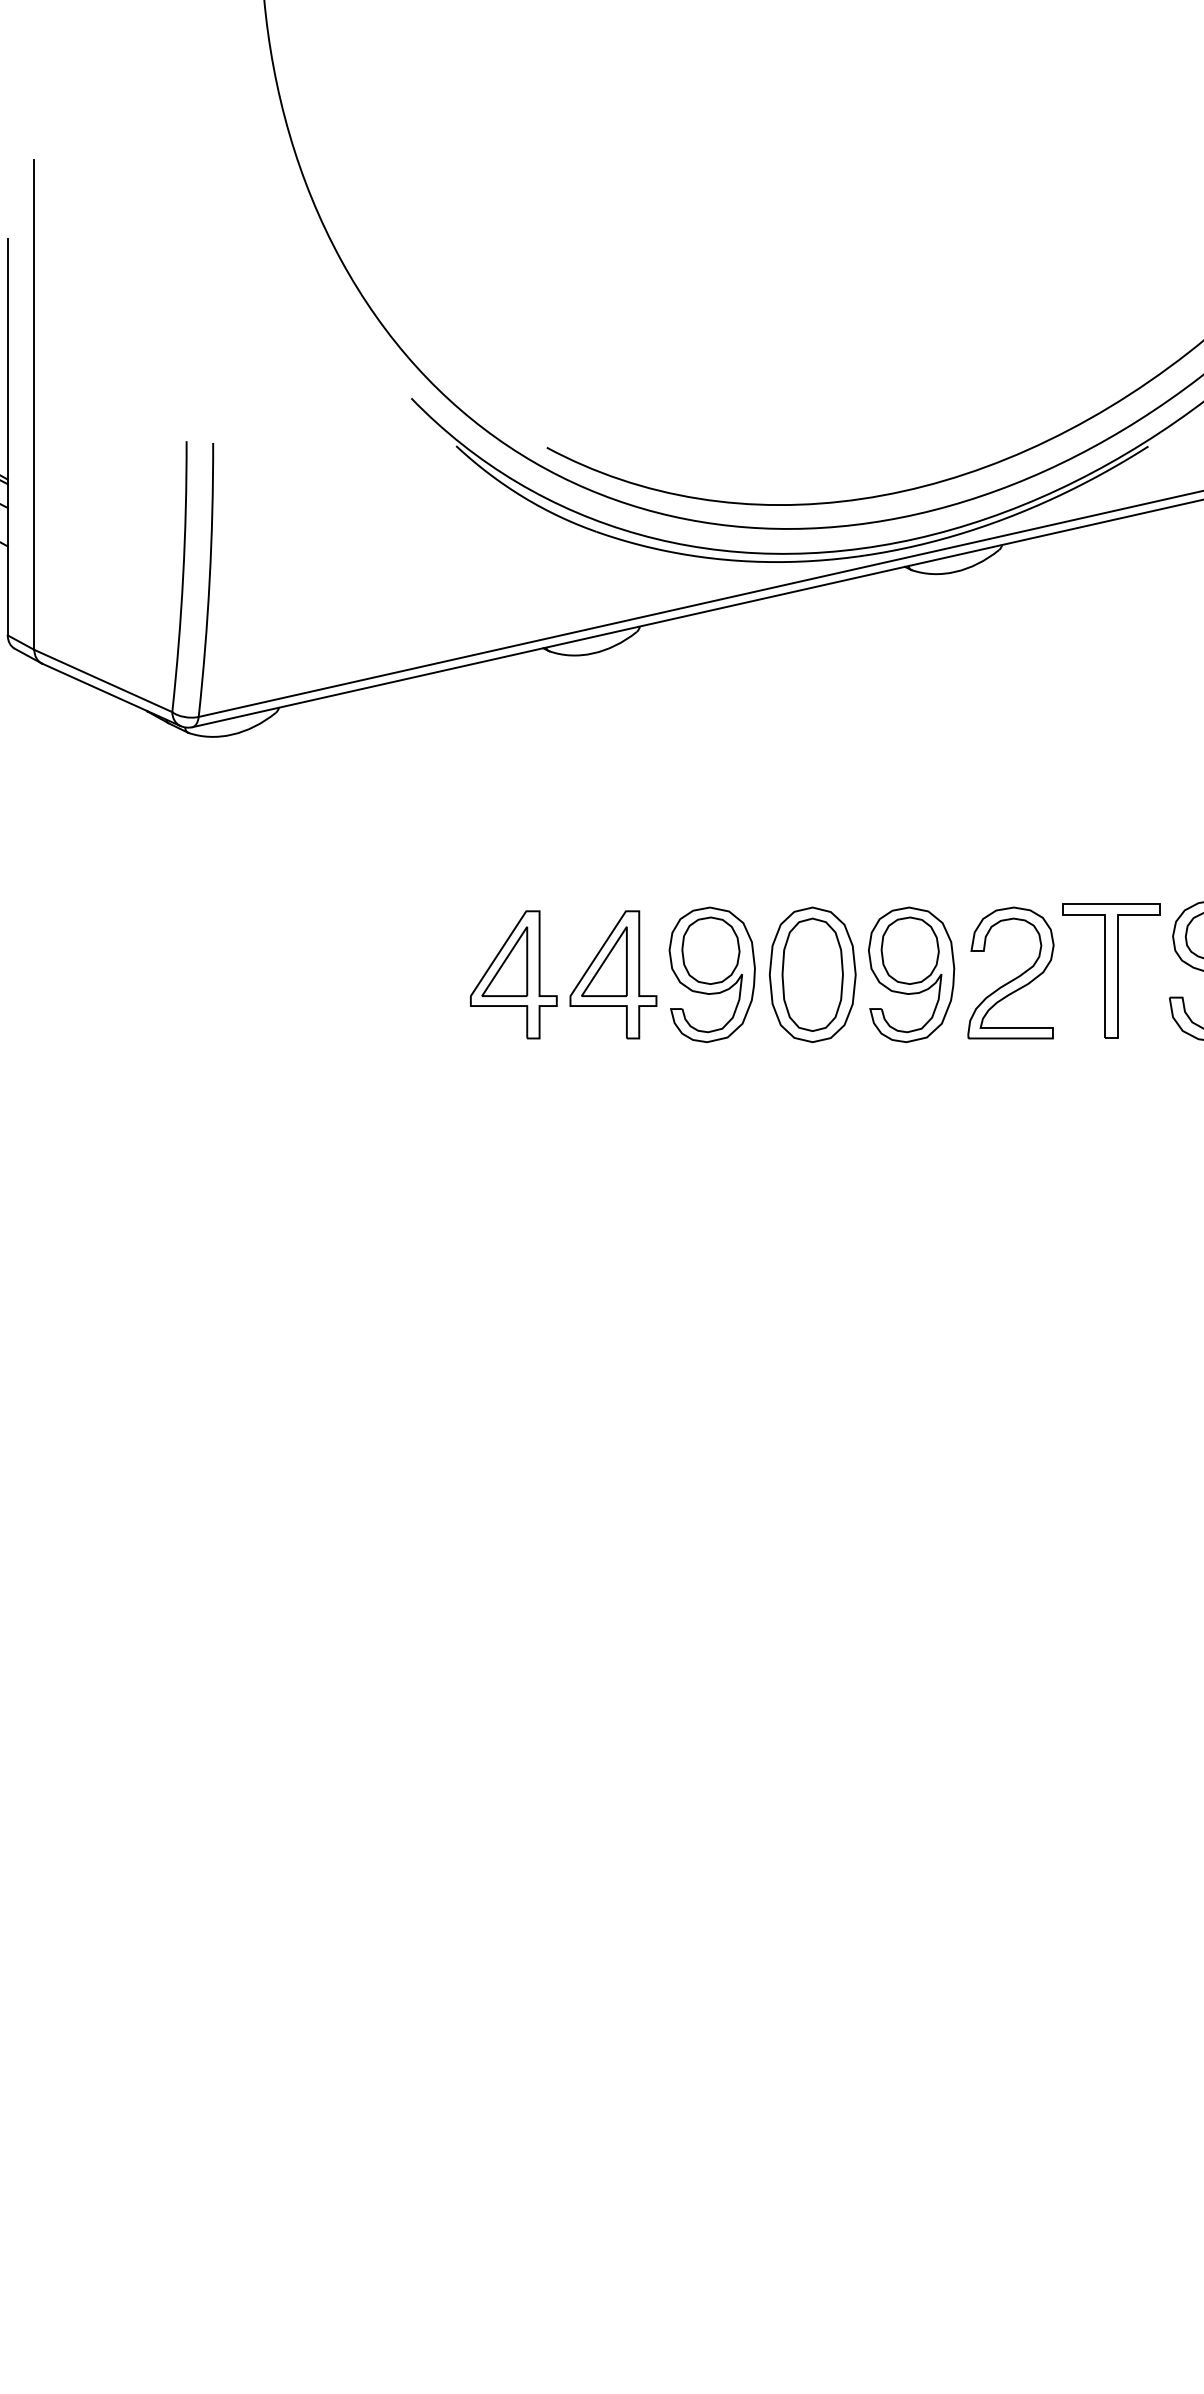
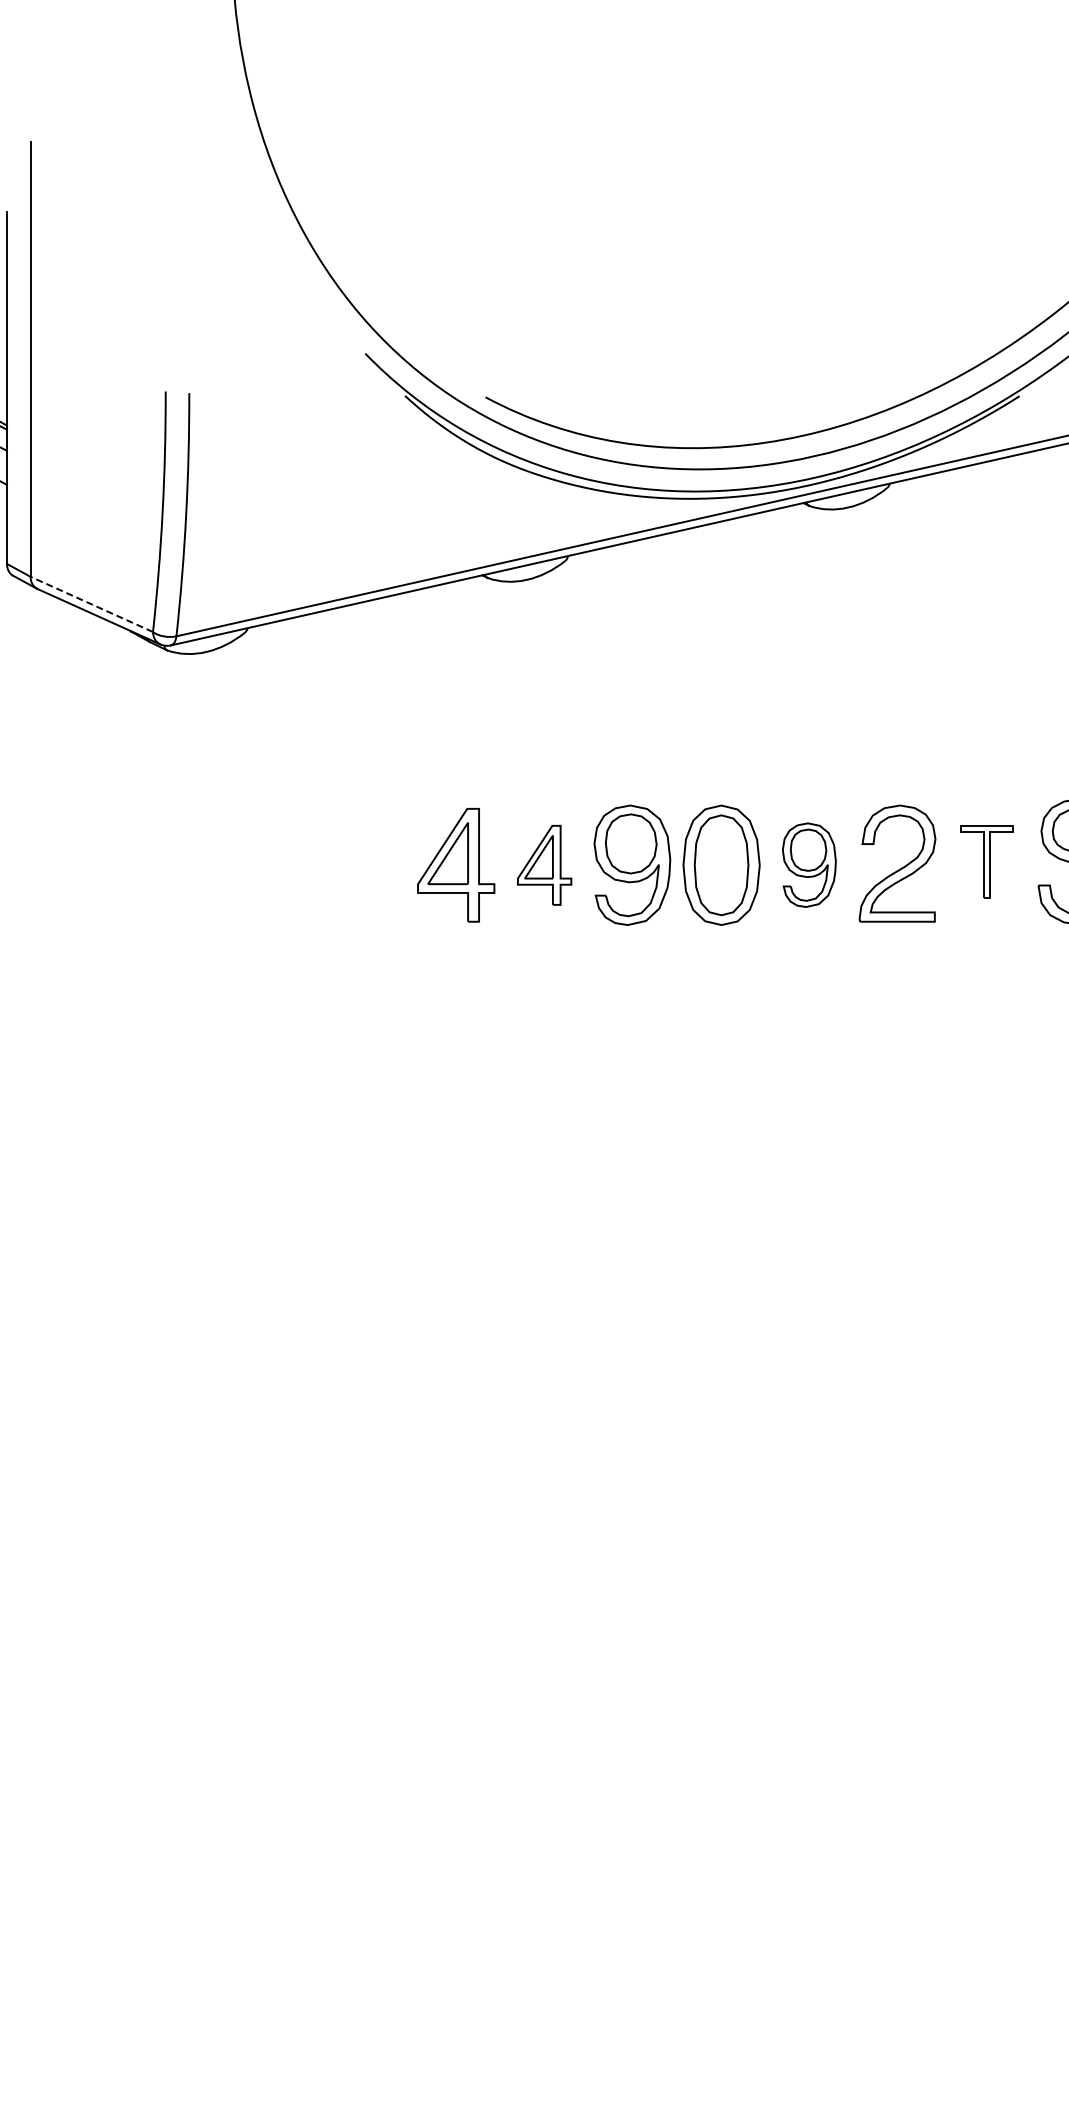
line: (103, 681) -> (91, 604), solid -> dashed
part: (1111, 970) -> (986, 861), size x0.6
part: (911, 973) -> (809, 864), size x0.7
part: (613, 975) -> (544, 865), size x0.7

